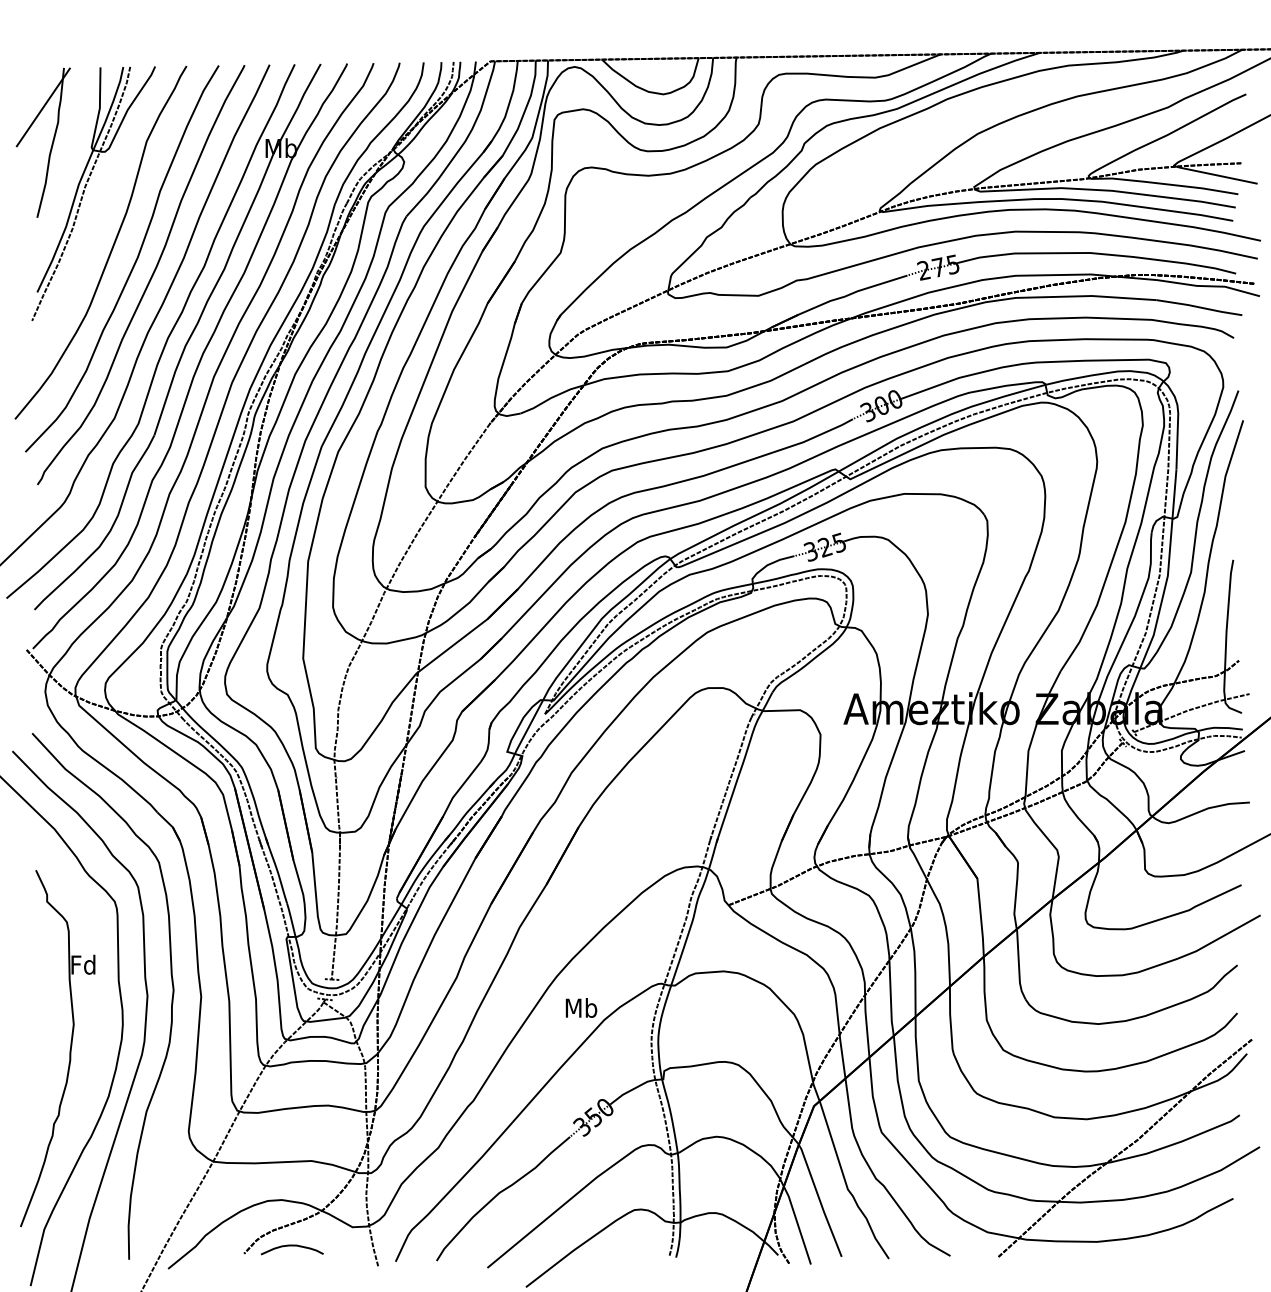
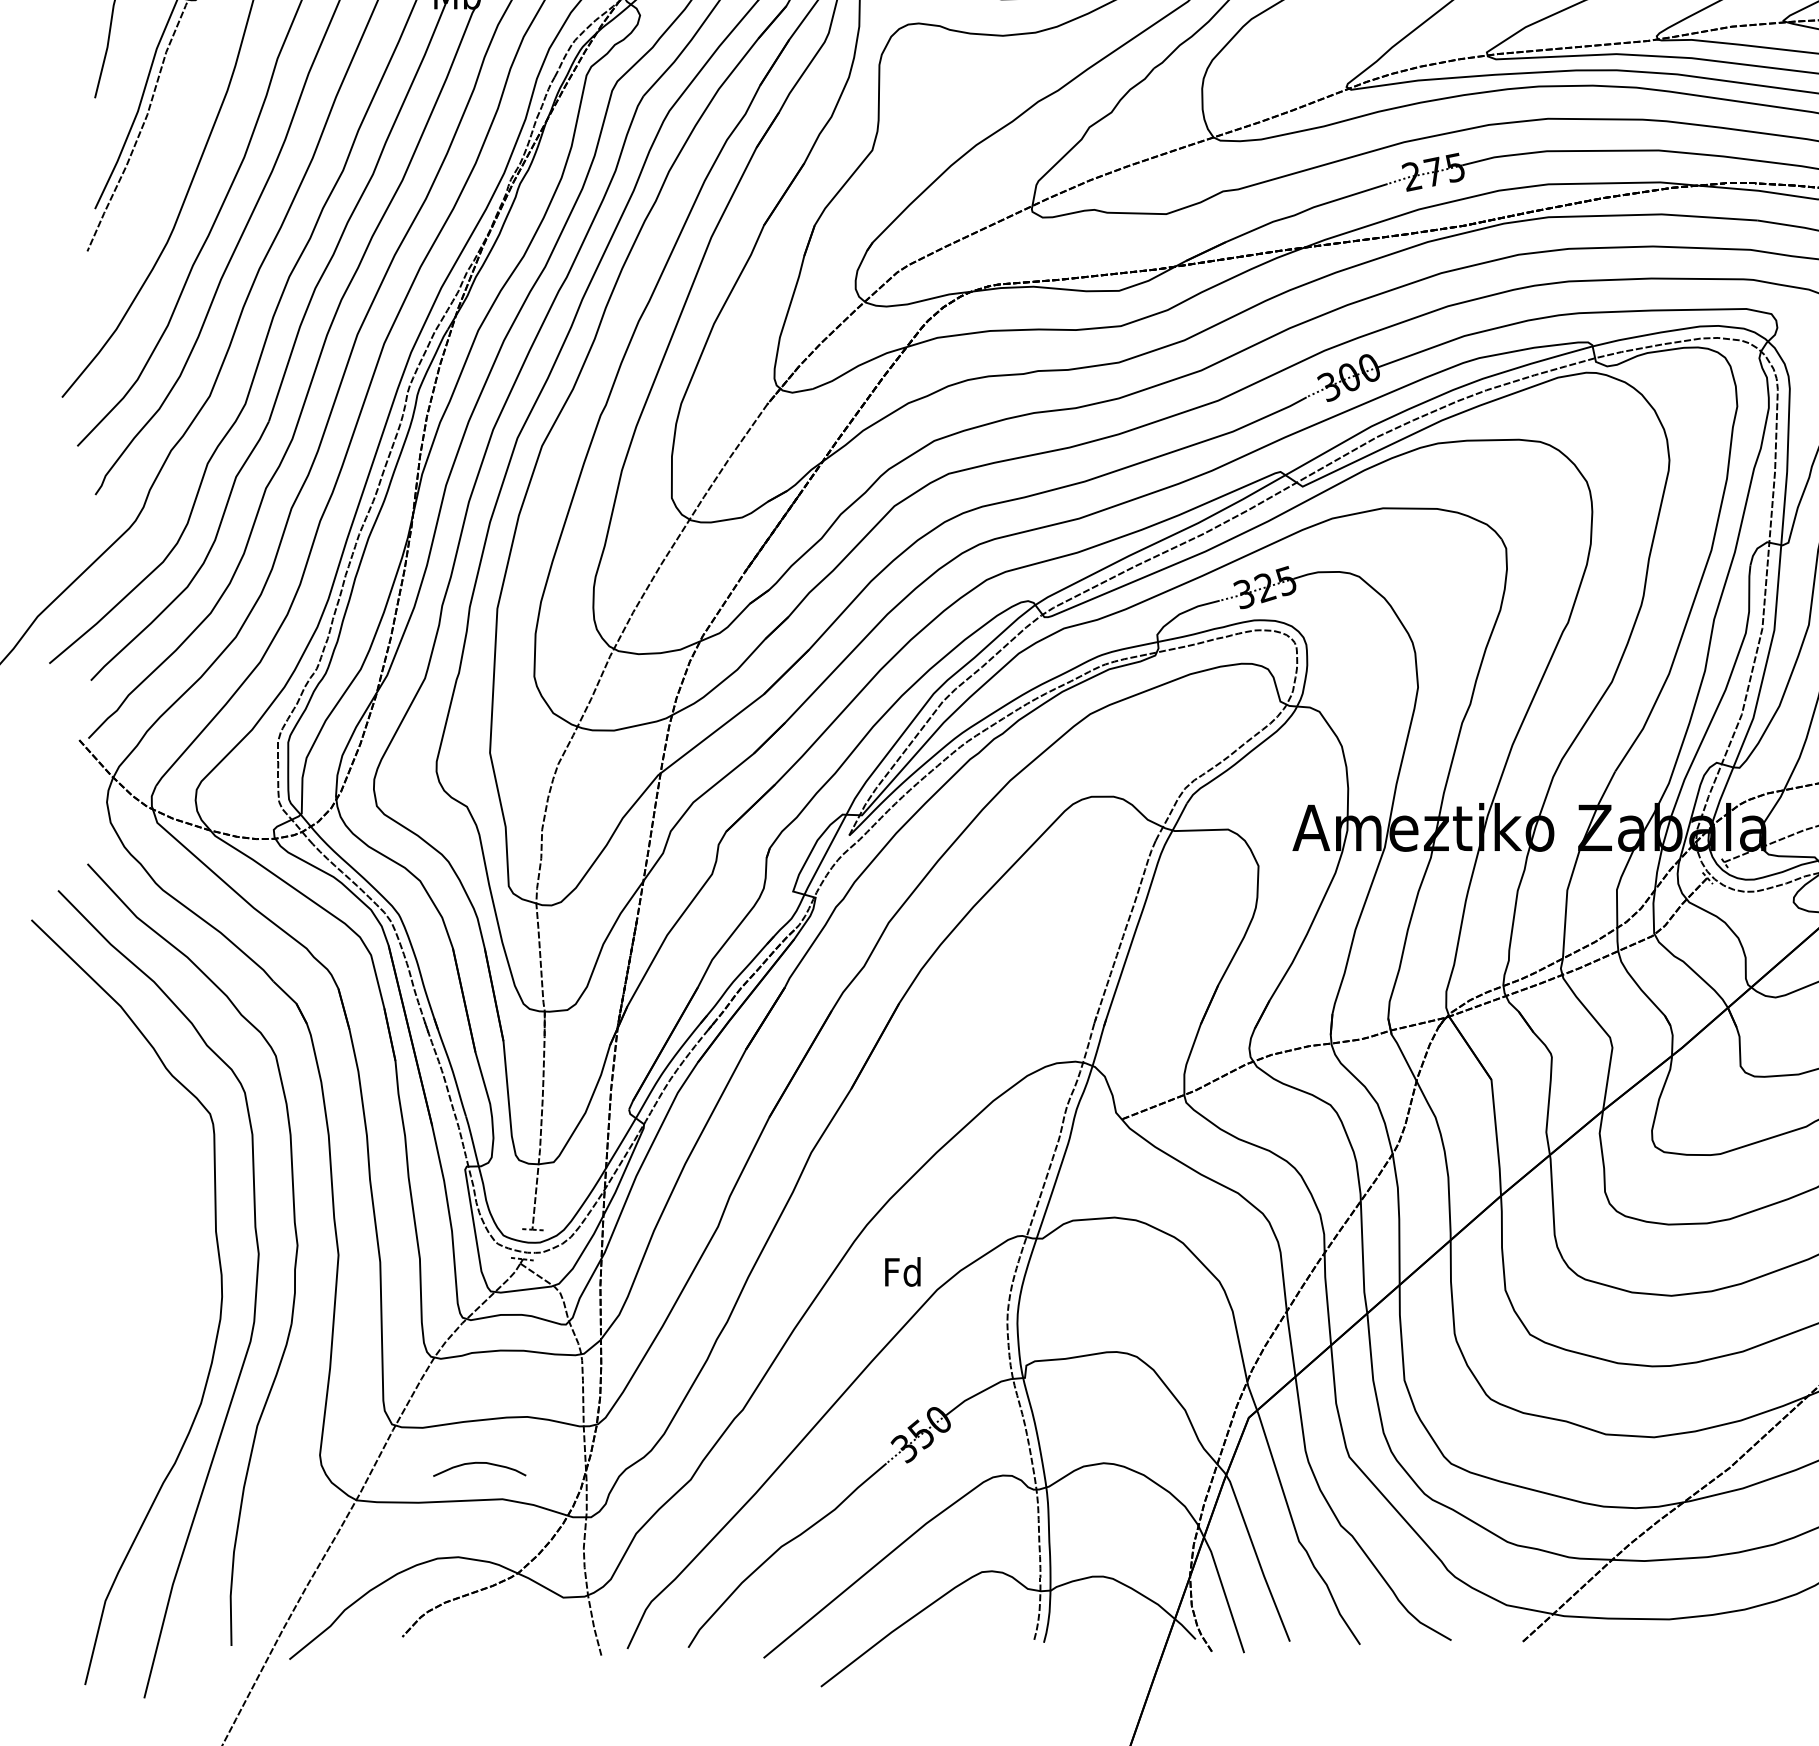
text: (581, 1007) -> (903, 1271), Mb -> Fd
part: (69, 1049) -> (142, 1333), removed
curve: (291, 1246) -> (478, 1464), moved

